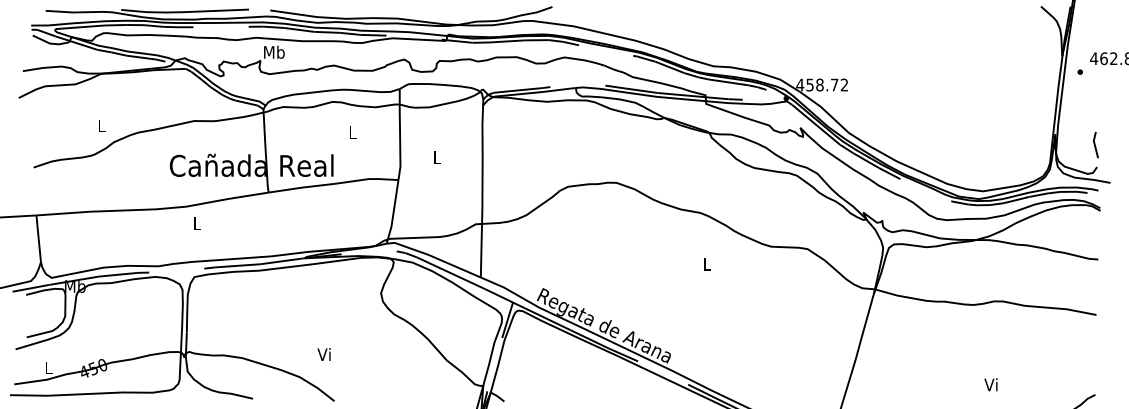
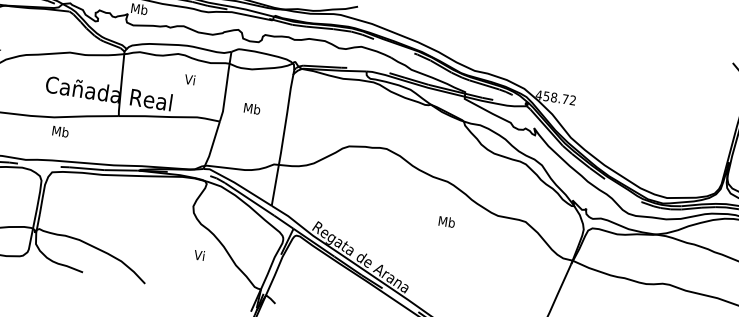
text: (351, 132) -> (189, 79), L -> Vi
text: (437, 157) -> (252, 108), L -> Mb
text: (197, 223) -> (60, 131), L -> Mb
text: (707, 263) -> (447, 221), L -> Mb
text: (323, 354) -> (198, 255), moved

